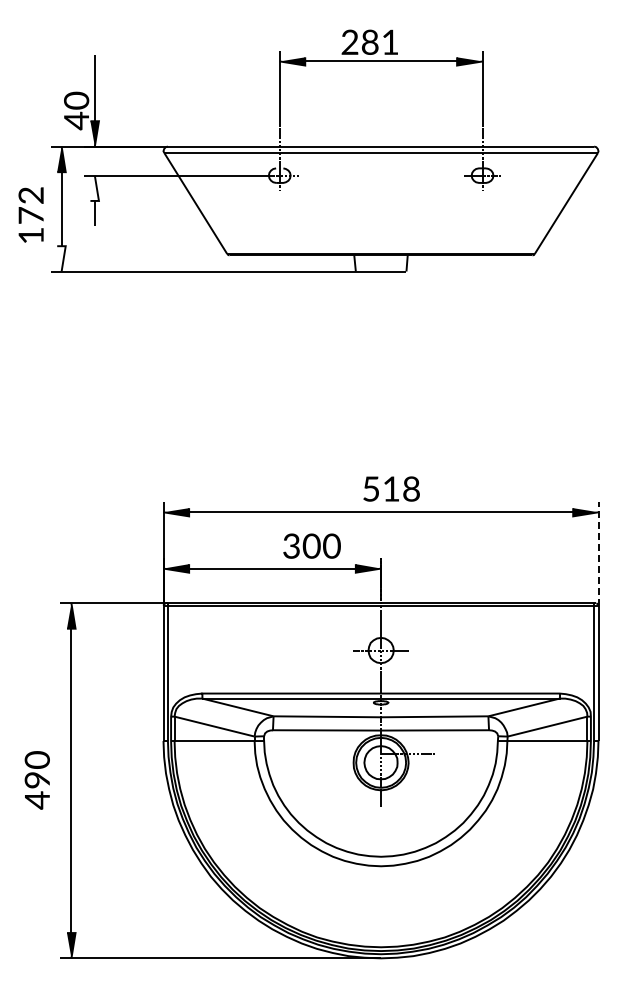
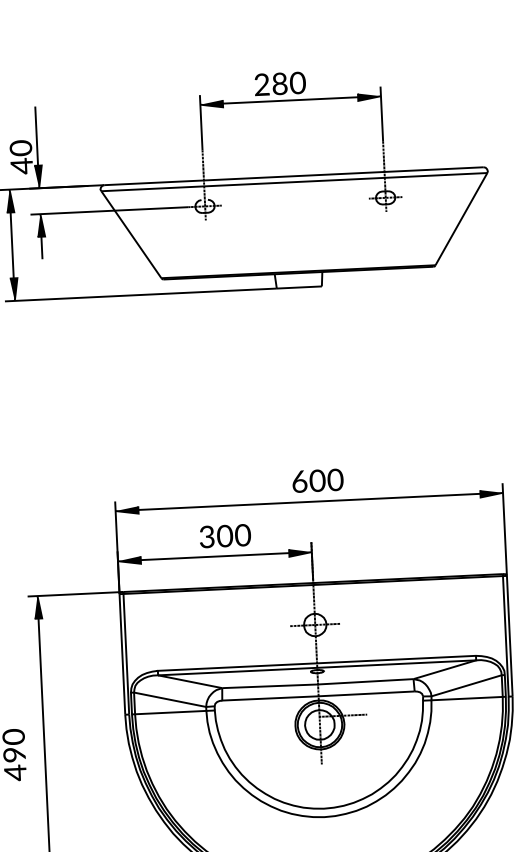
text: (390, 41) -> (298, 82), 281 -> 280
fill: (94, 187) -> (40, 224), added
fill: (61, 258) -> (14, 289), added
text: (391, 488) -> (317, 480), 518 -> 600
text: (311, 545) -> (224, 535), moved
line: (598, 553) -> (504, 529), dashed -> solid

